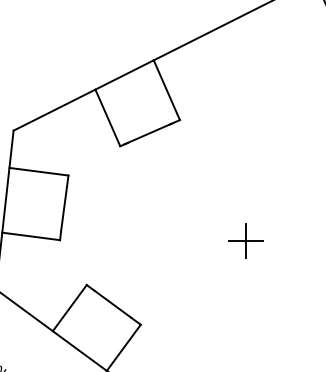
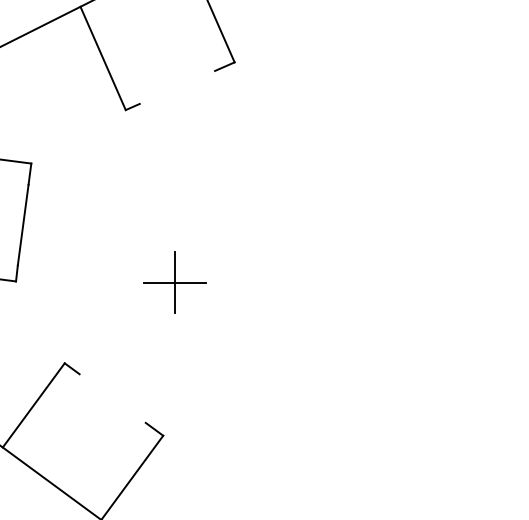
line: (147, 133) -> (175, 86), removed
part: (245, 240) -> (173, 282), moved
line: (112, 304) -> (111, 398), removed

